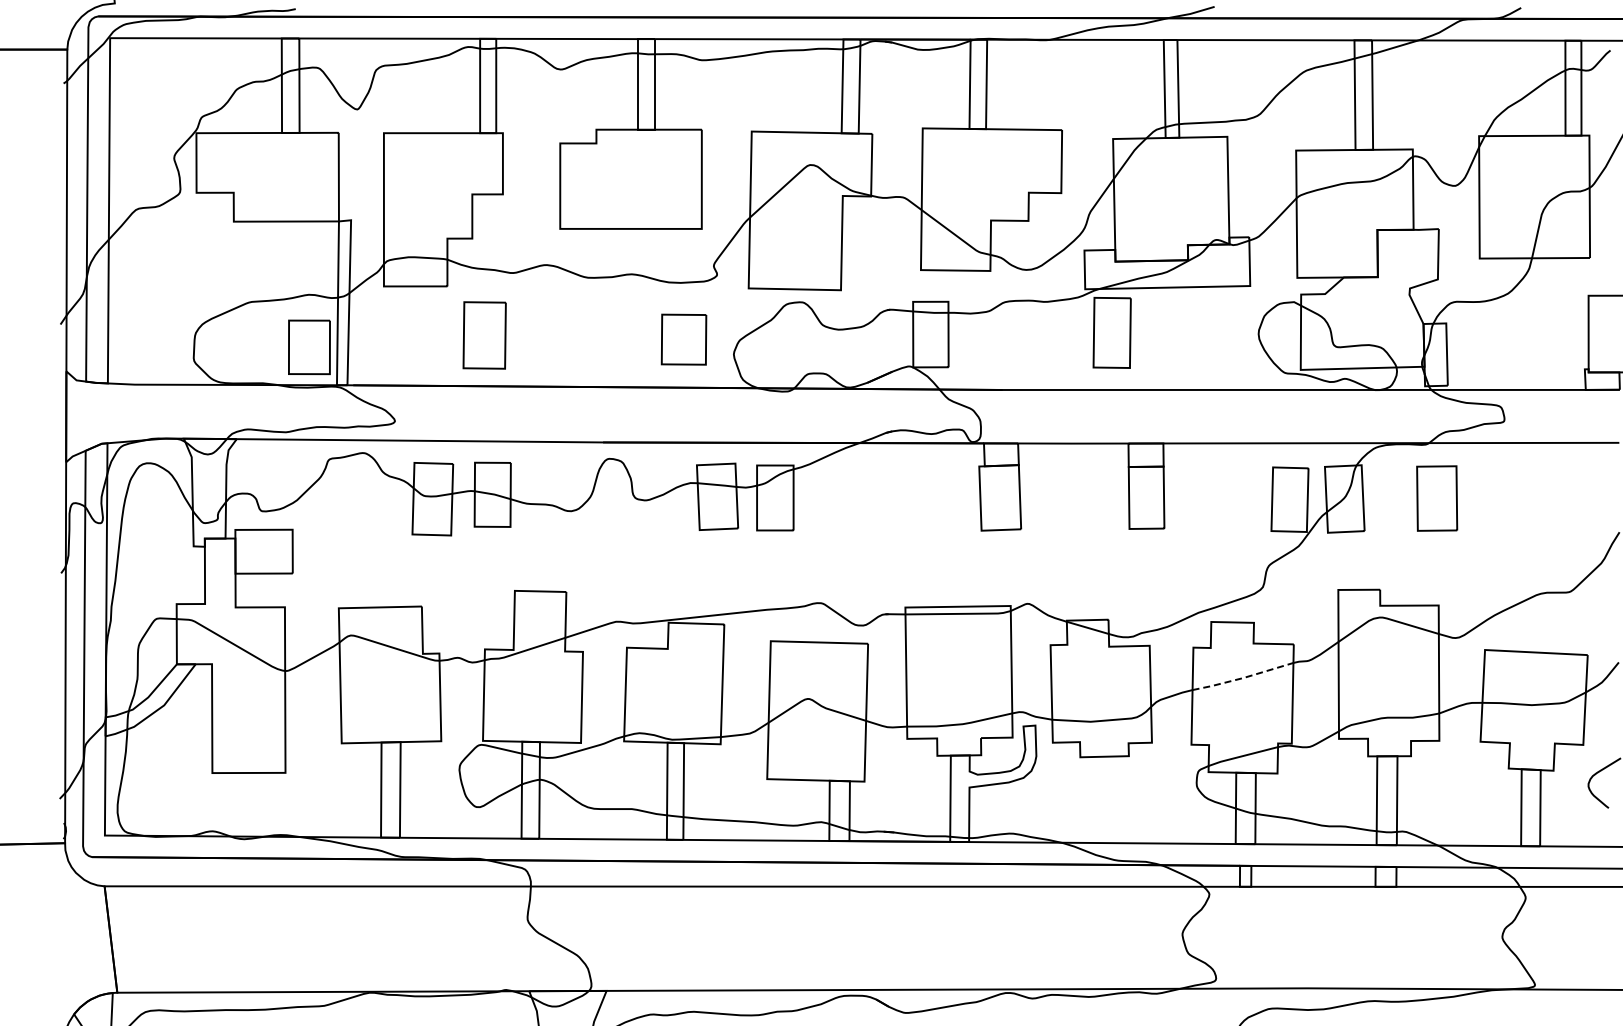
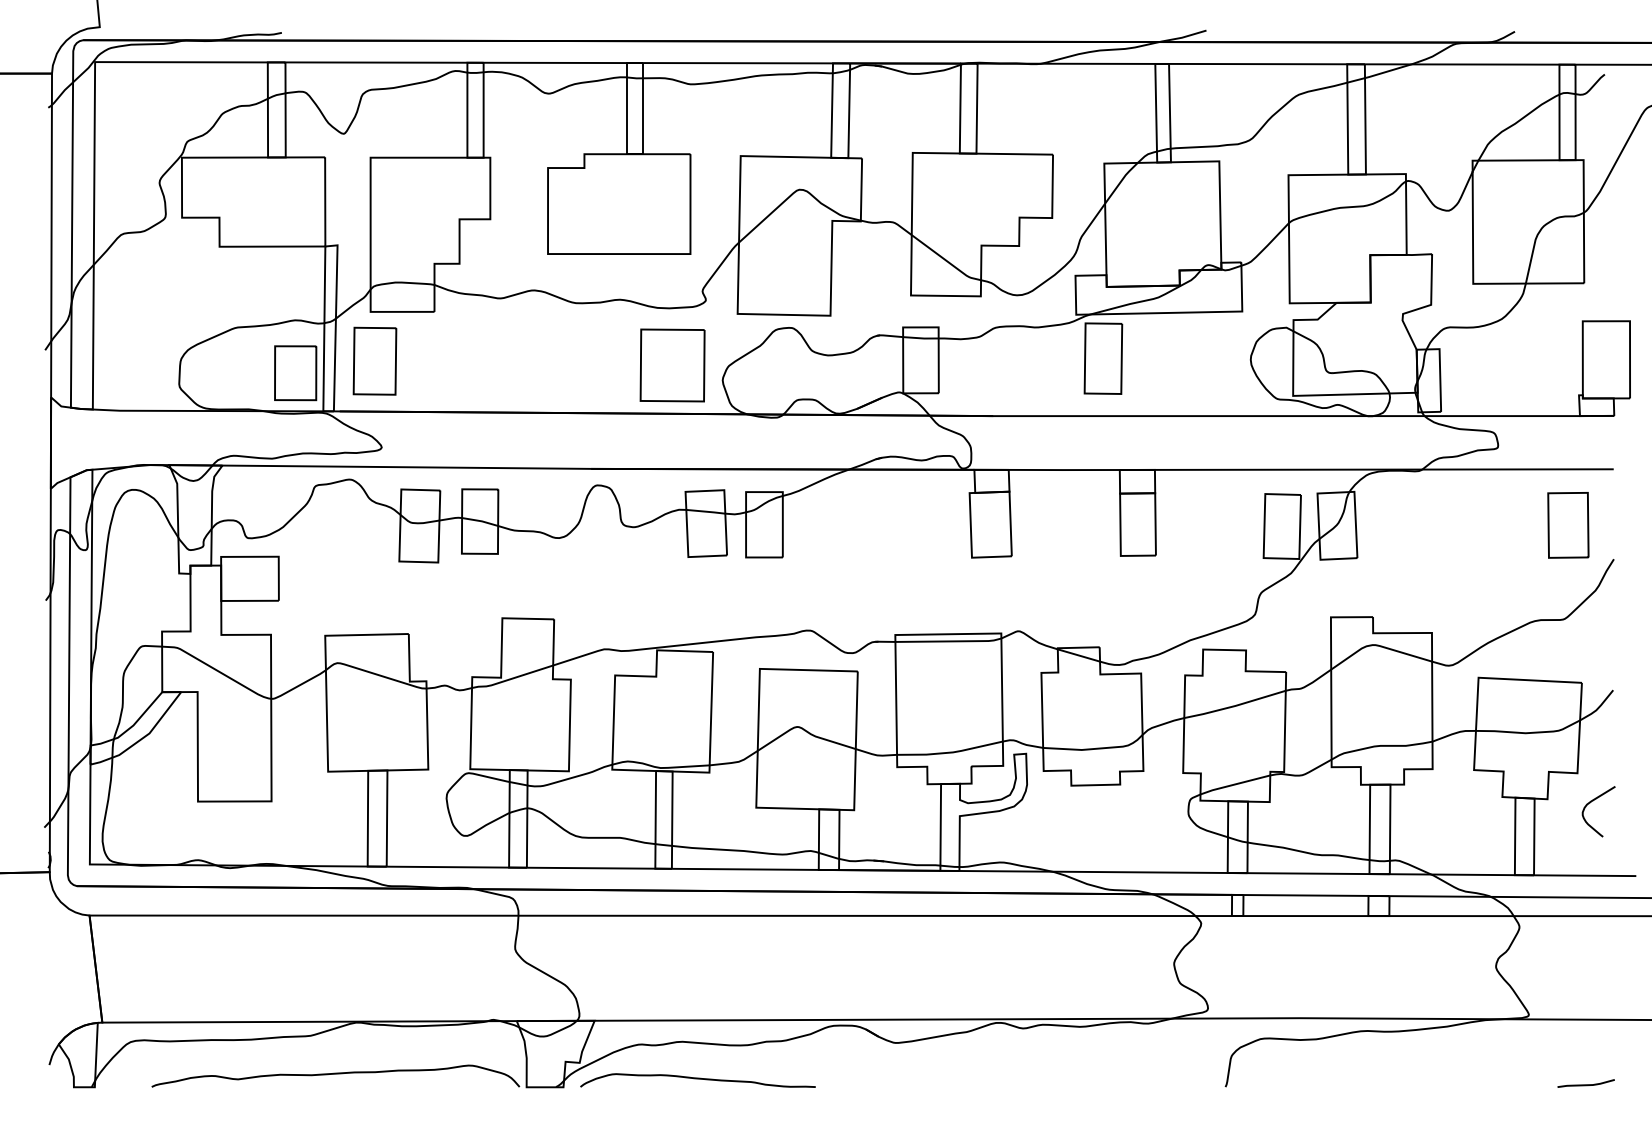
part: (484, 334) -> (374, 360), moved
part: (683, 339) -> (672, 365), size x1.43
part: (1437, 498) -> (1568, 525), moved
line: (1243, 677) -> (1235, 705), dashed -> solid

